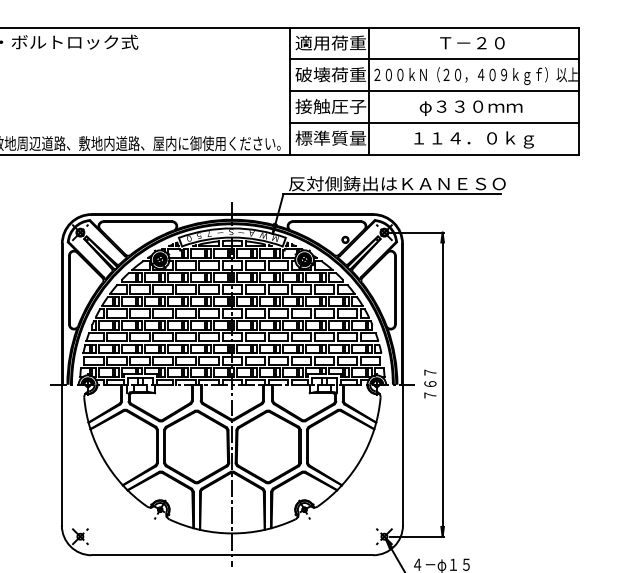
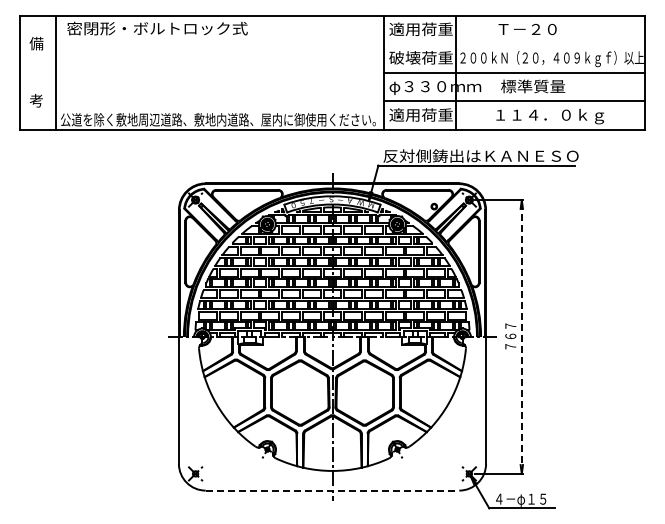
text: (472, 43) -> (527, 29), moved
line: (434, 59) -> (514, 44), removed
text: (346, 106) -> (435, 86), 接触圧子 -> φ３３０ｍｍ
text: (471, 106) -> (547, 86), φ３３０ｍｍ -> 標準質量
text: (330, 137) -> (420, 114), 標準質量 -> 適用荷重
line: (442, 384) -> (521, 336), solid -> dashed
line: (232, 555) -> (332, 490), solid -> dashed

